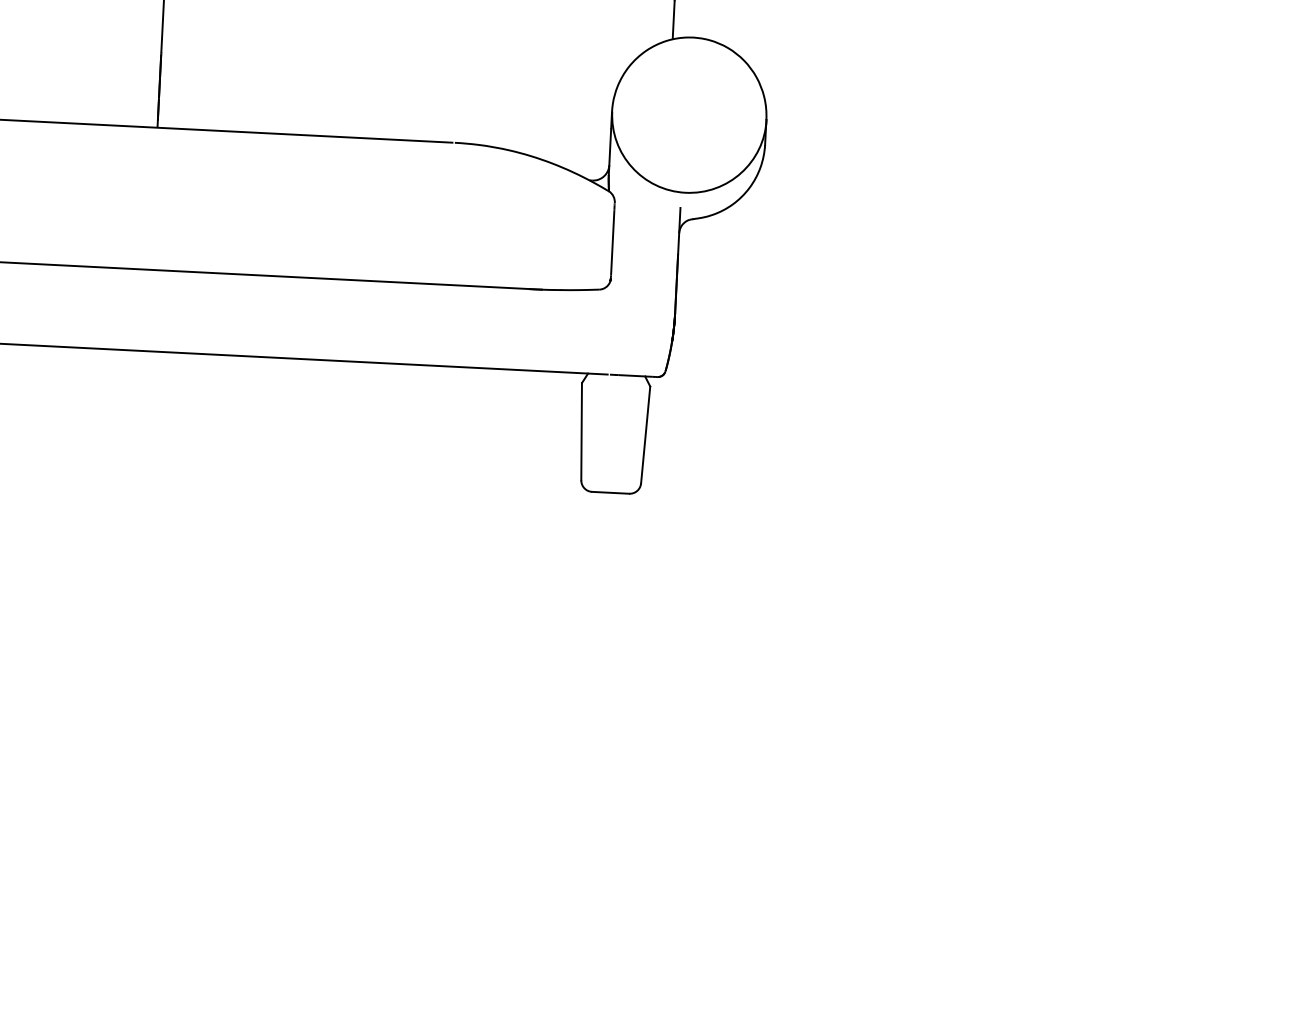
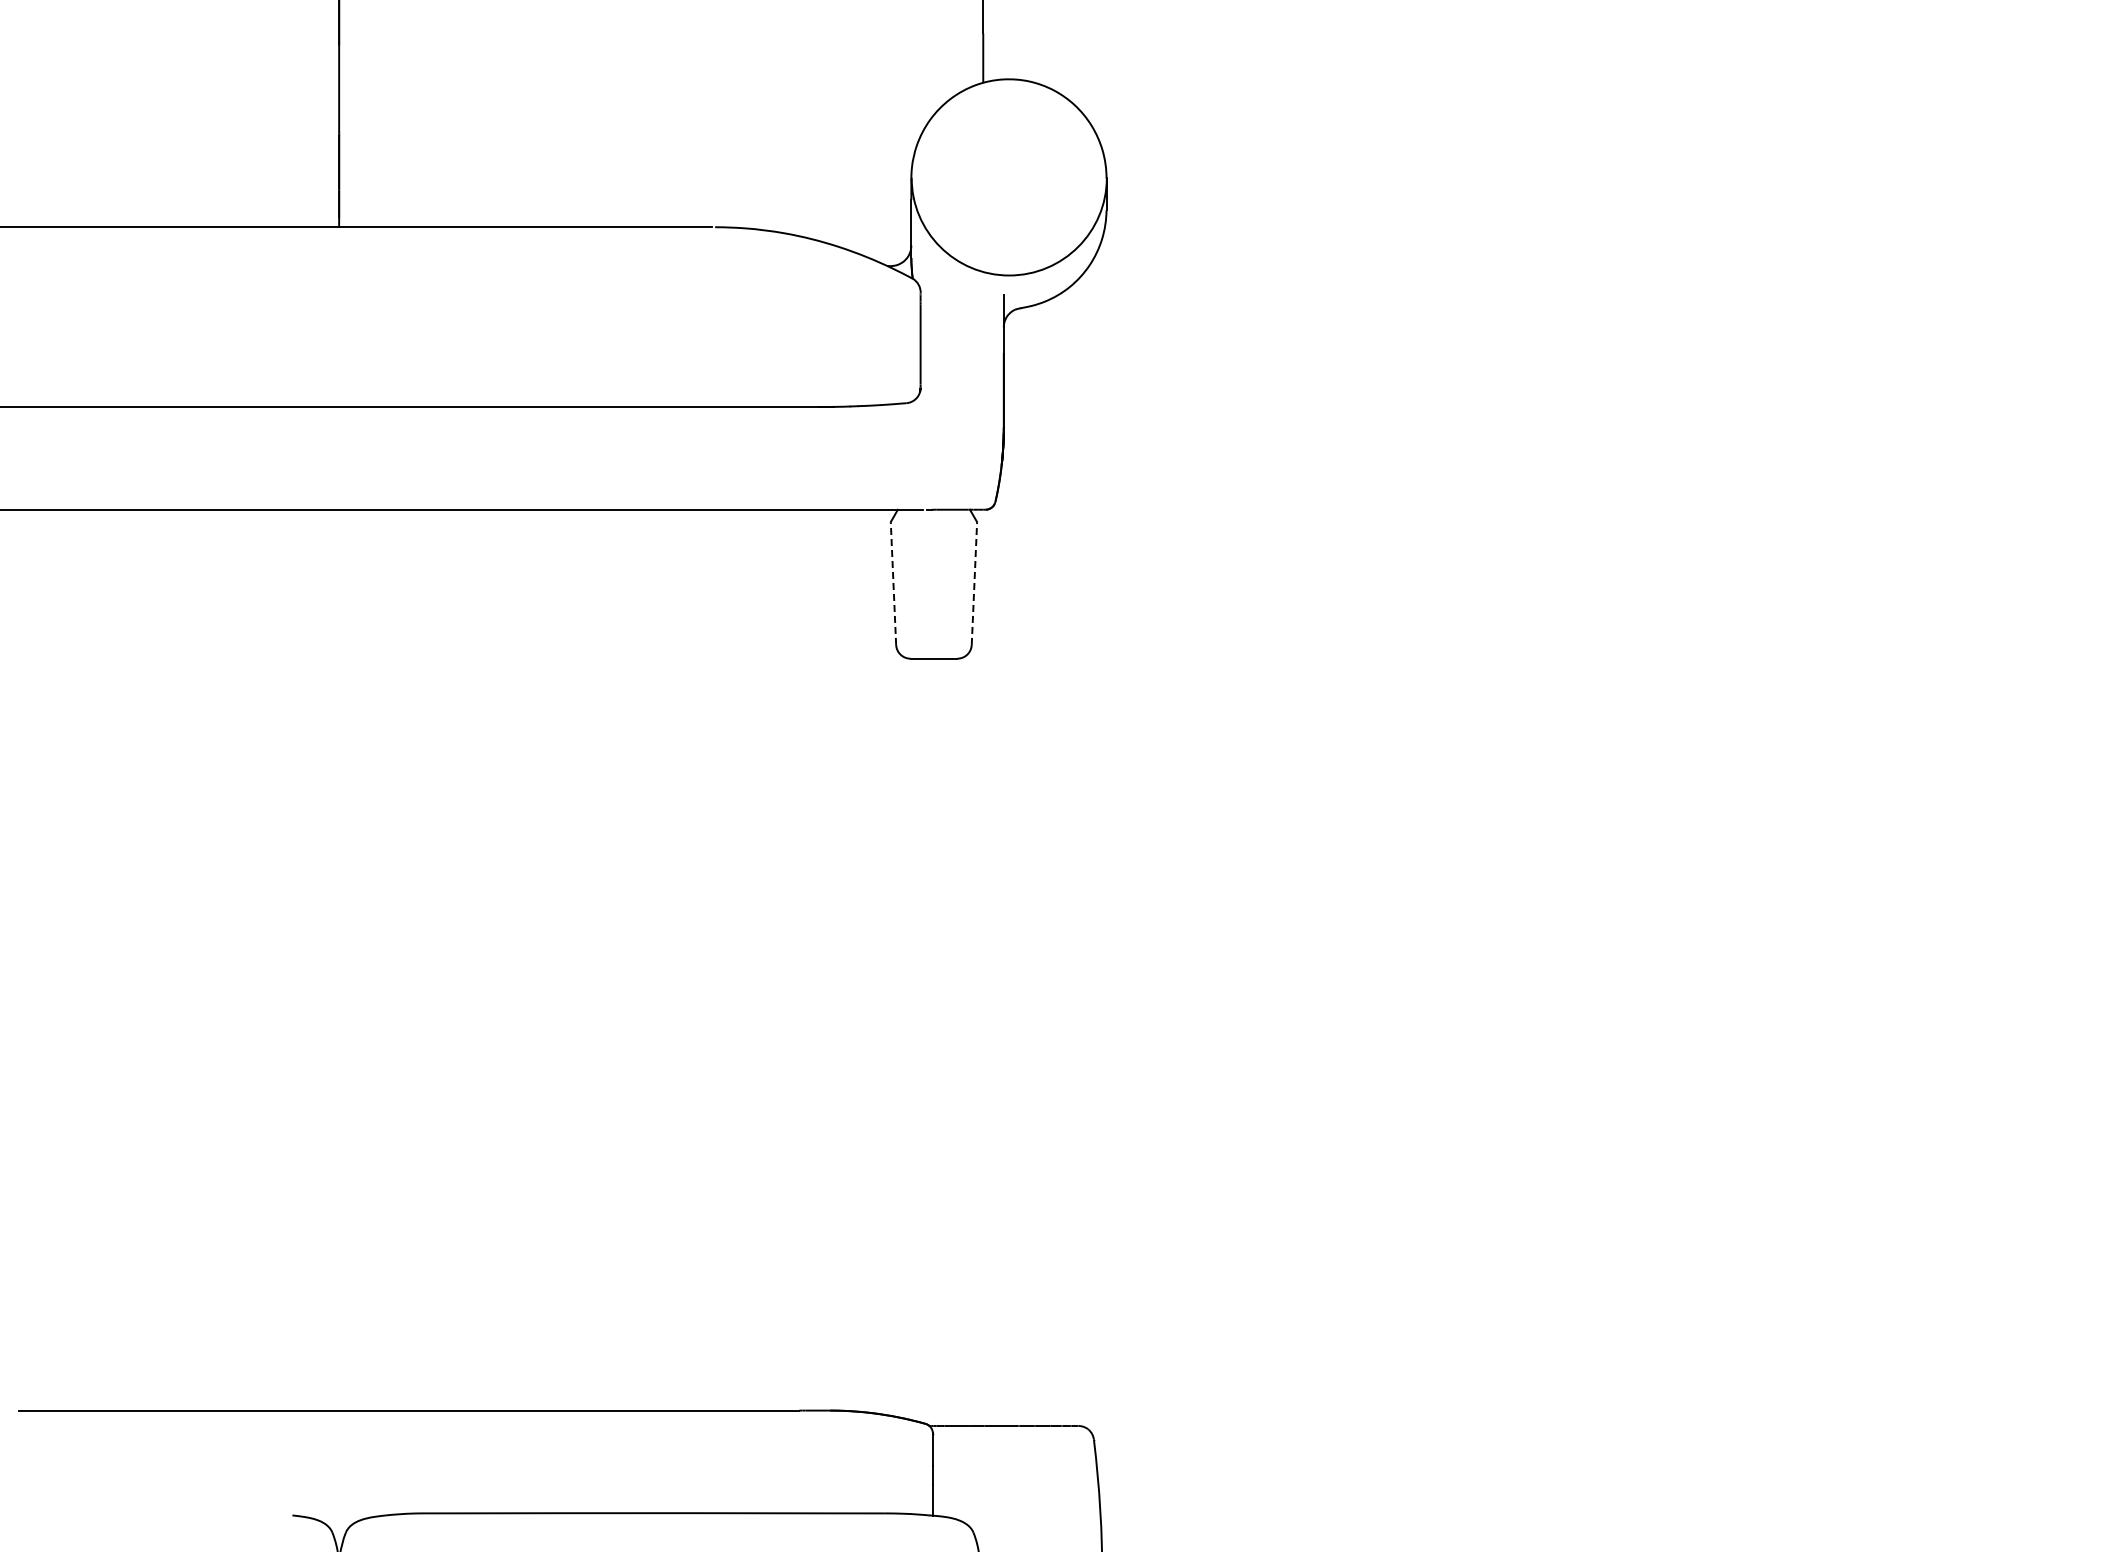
line: (581, 431) -> (893, 583), solid -> dashed
line: (645, 434) -> (974, 583), solid -> dashed

